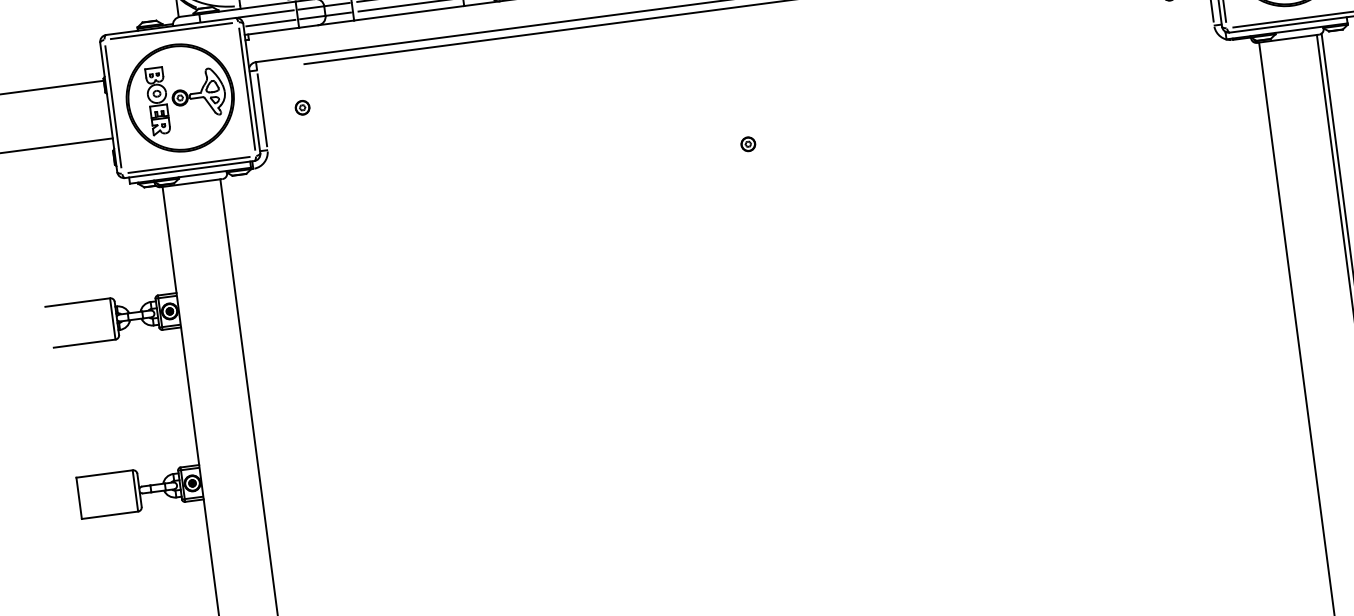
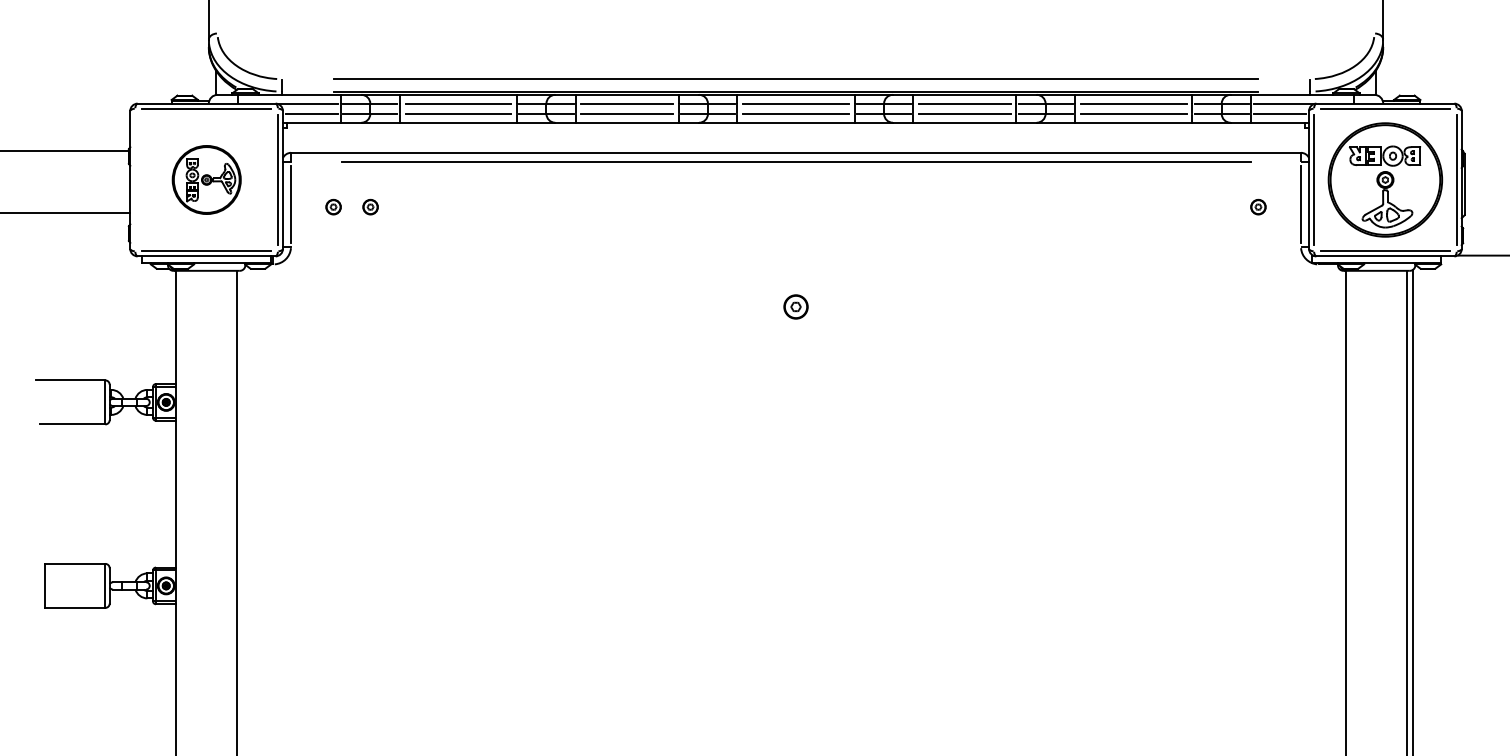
part: (180, 97) -> (206, 179), size x0.6
part: (337, 102) -> (370, 206), added
line: (113, 106) -> (135, 179), removed
part: (747, 143) -> (795, 306), size x1.6

